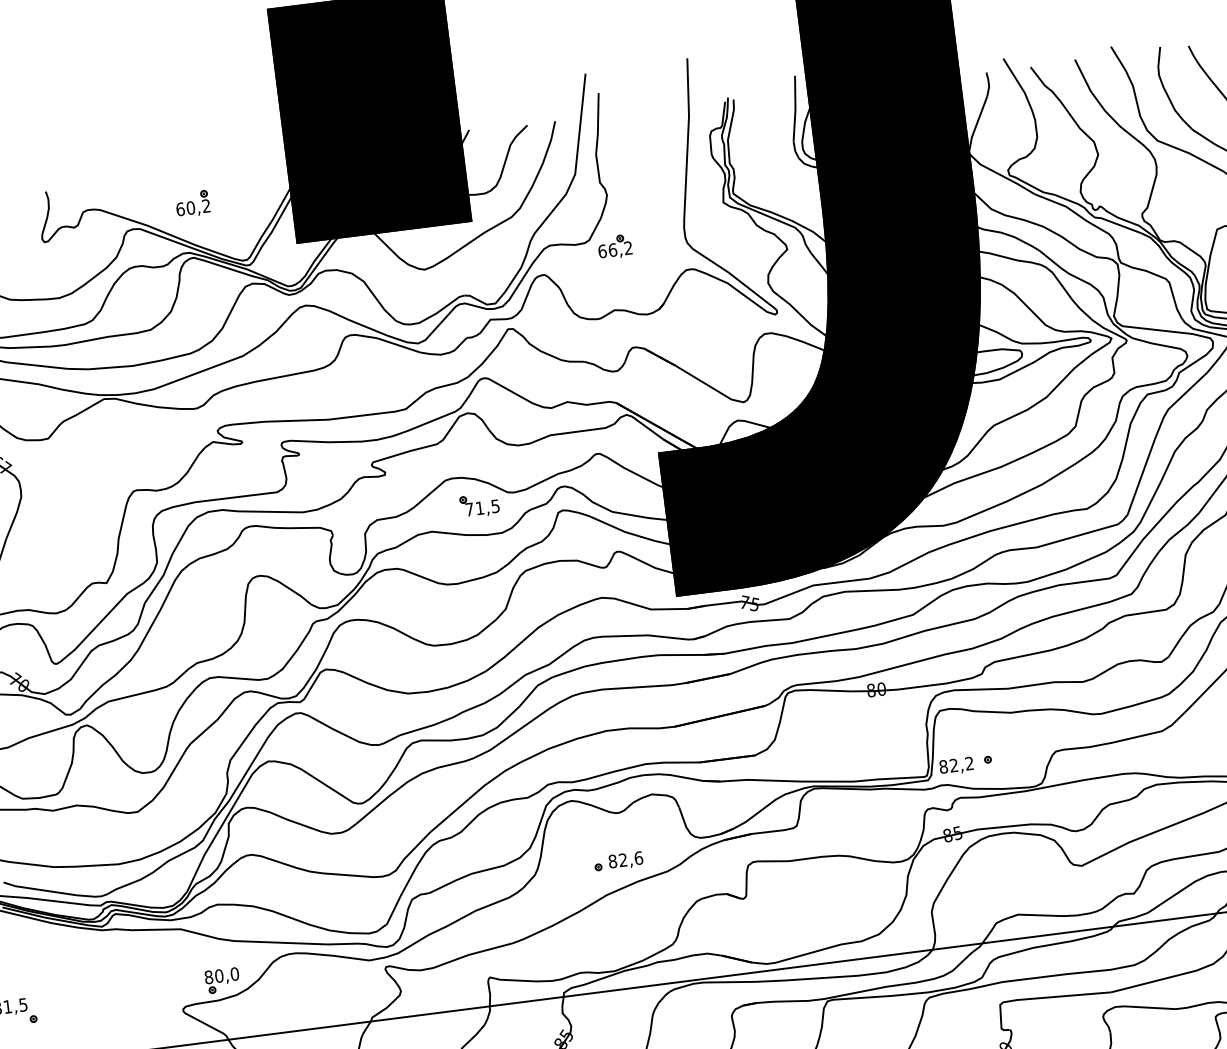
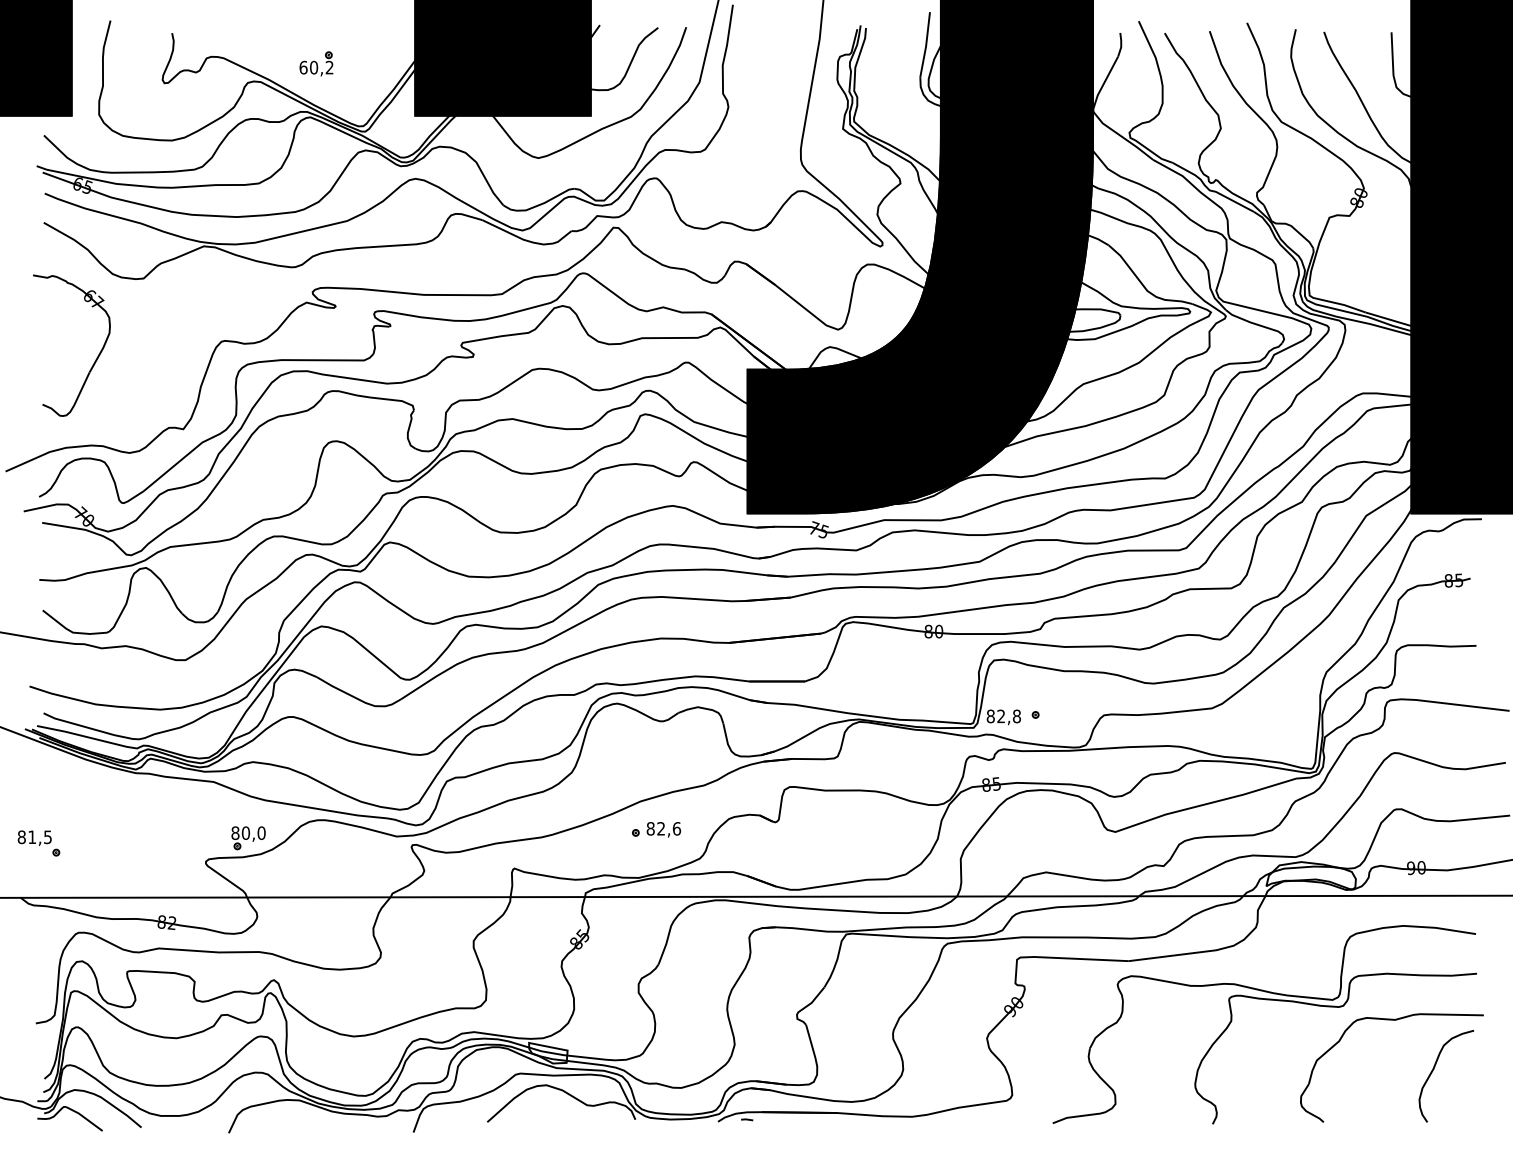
part: (614, 246) -> (729, 158), removed
part: (478, 505) -> (562, 398), removed
text: (969, 763) -> (1016, 716), 82,2 -> 82,8
part: (618, 861) -> (656, 829), moved

